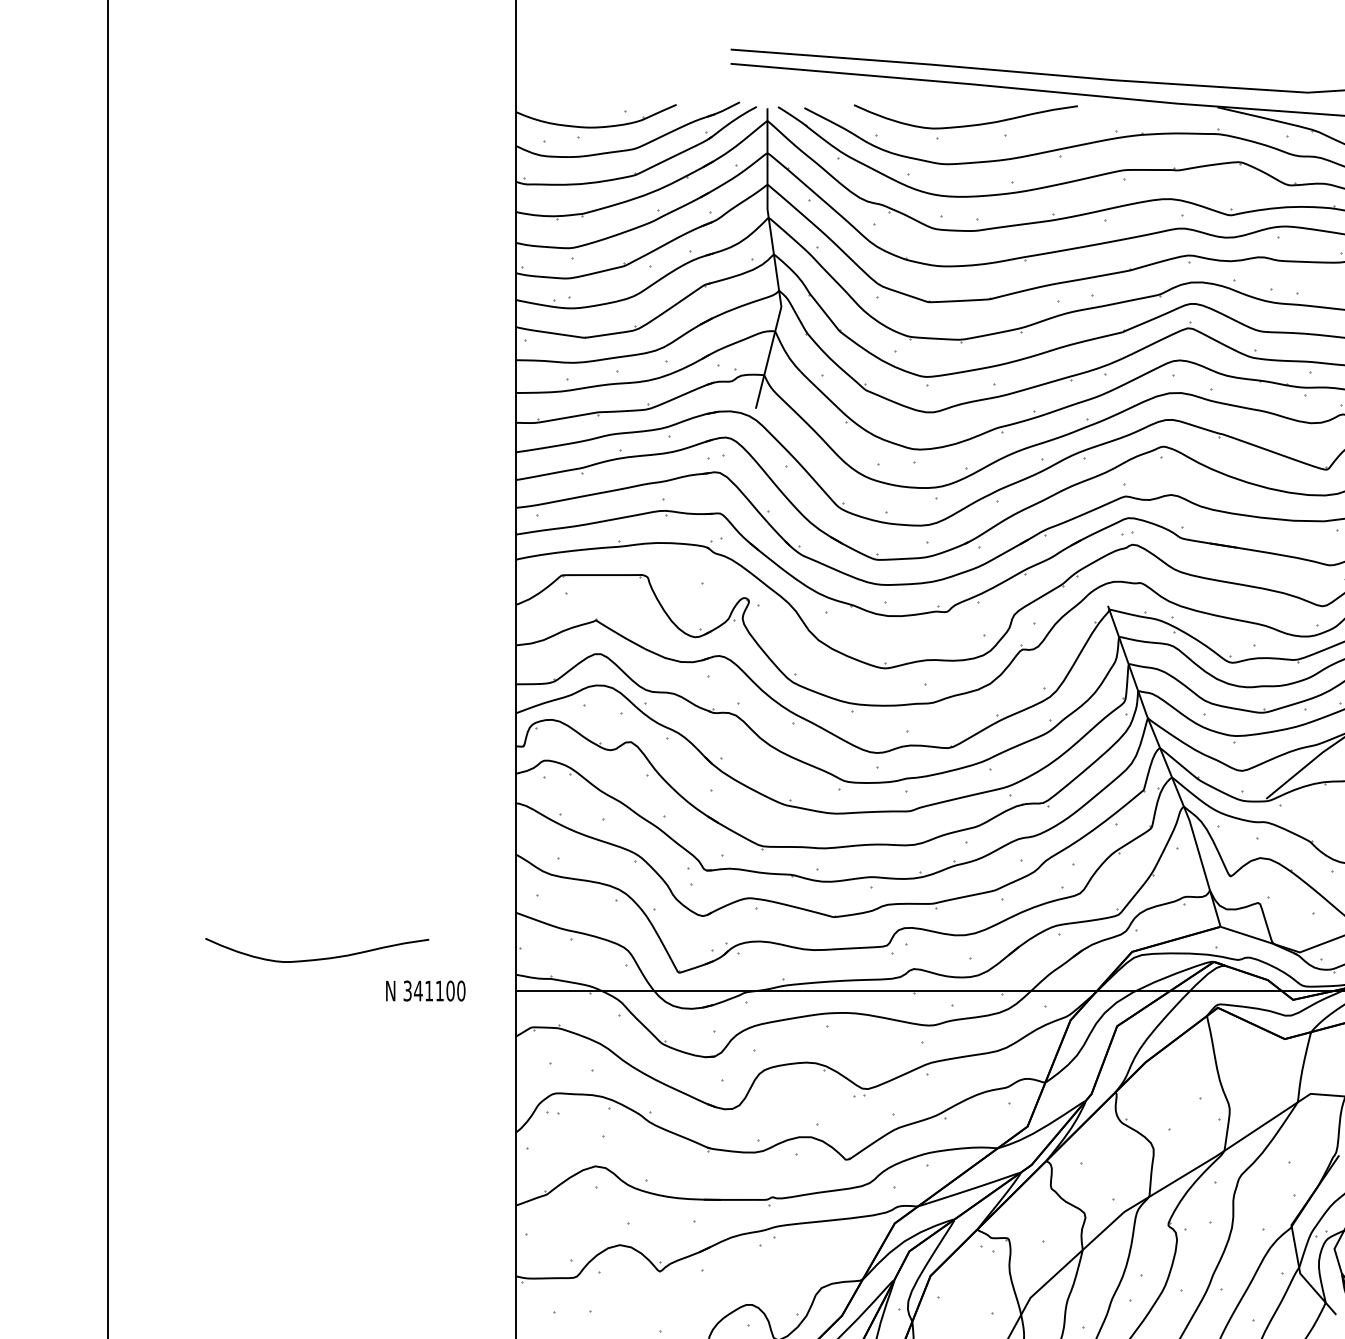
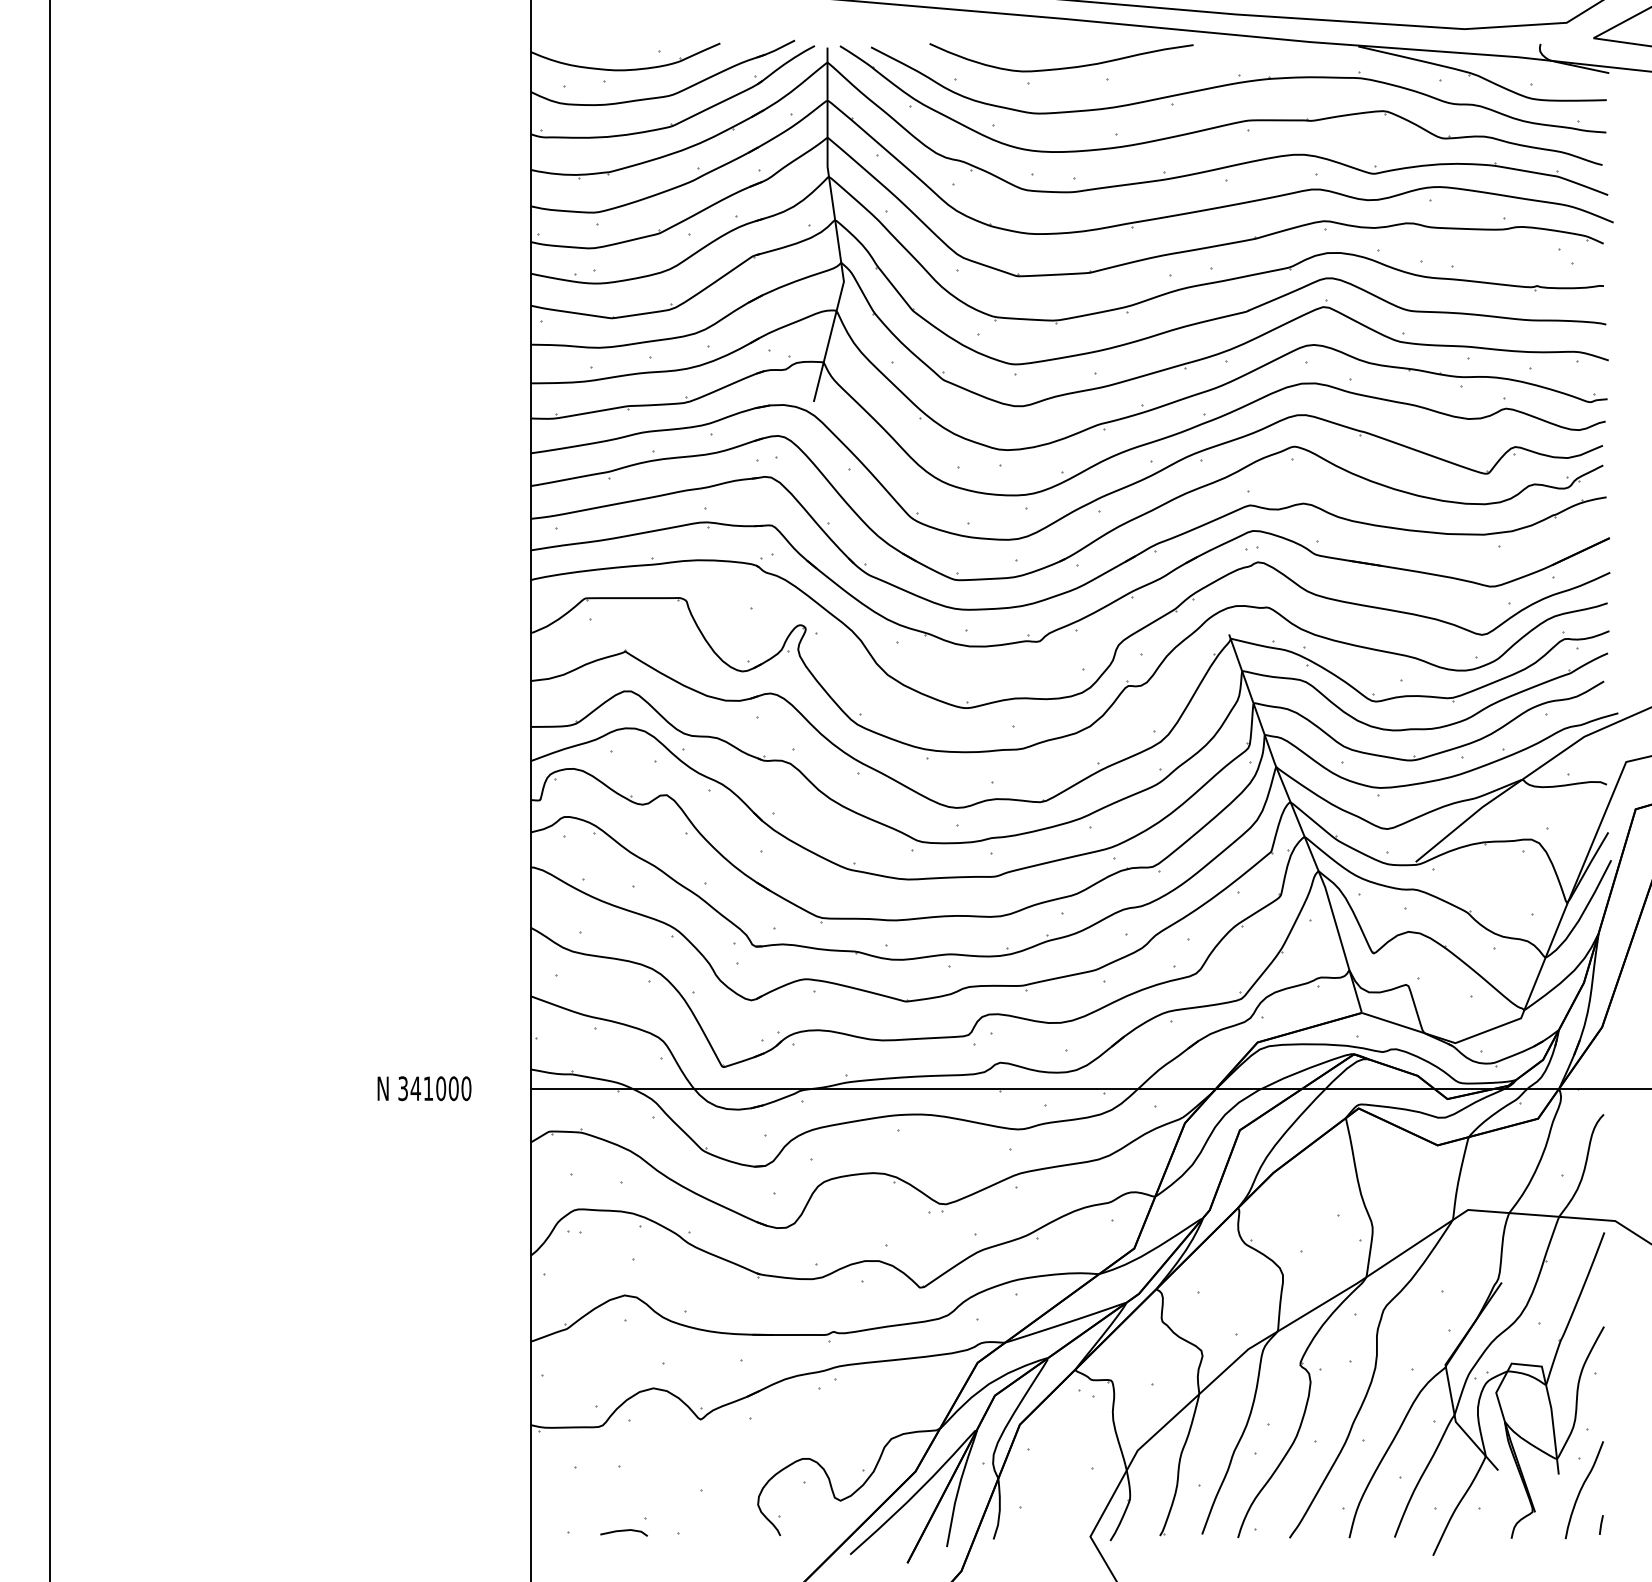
curve: (317, 958) -> (296, 1050), removed
text: (440, 990) -> (441, 1088), 341100 -> 341000

